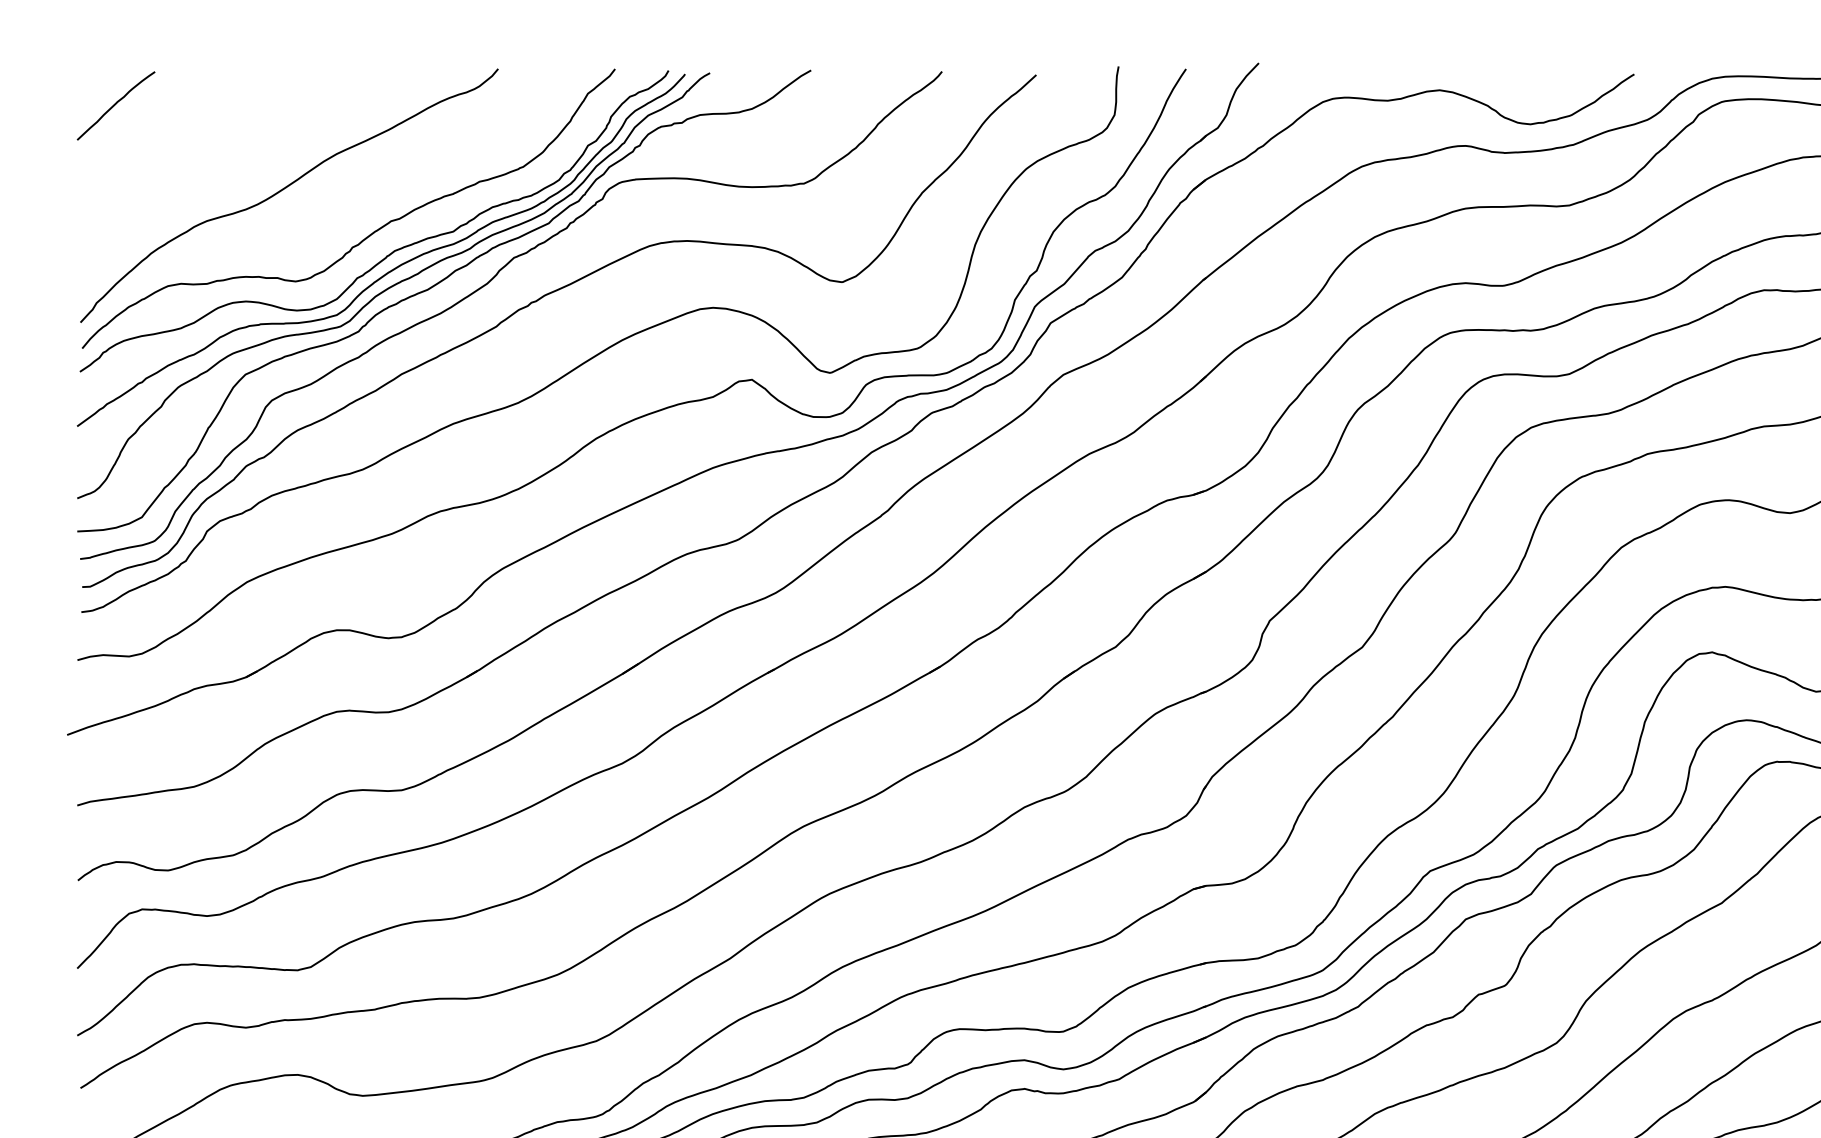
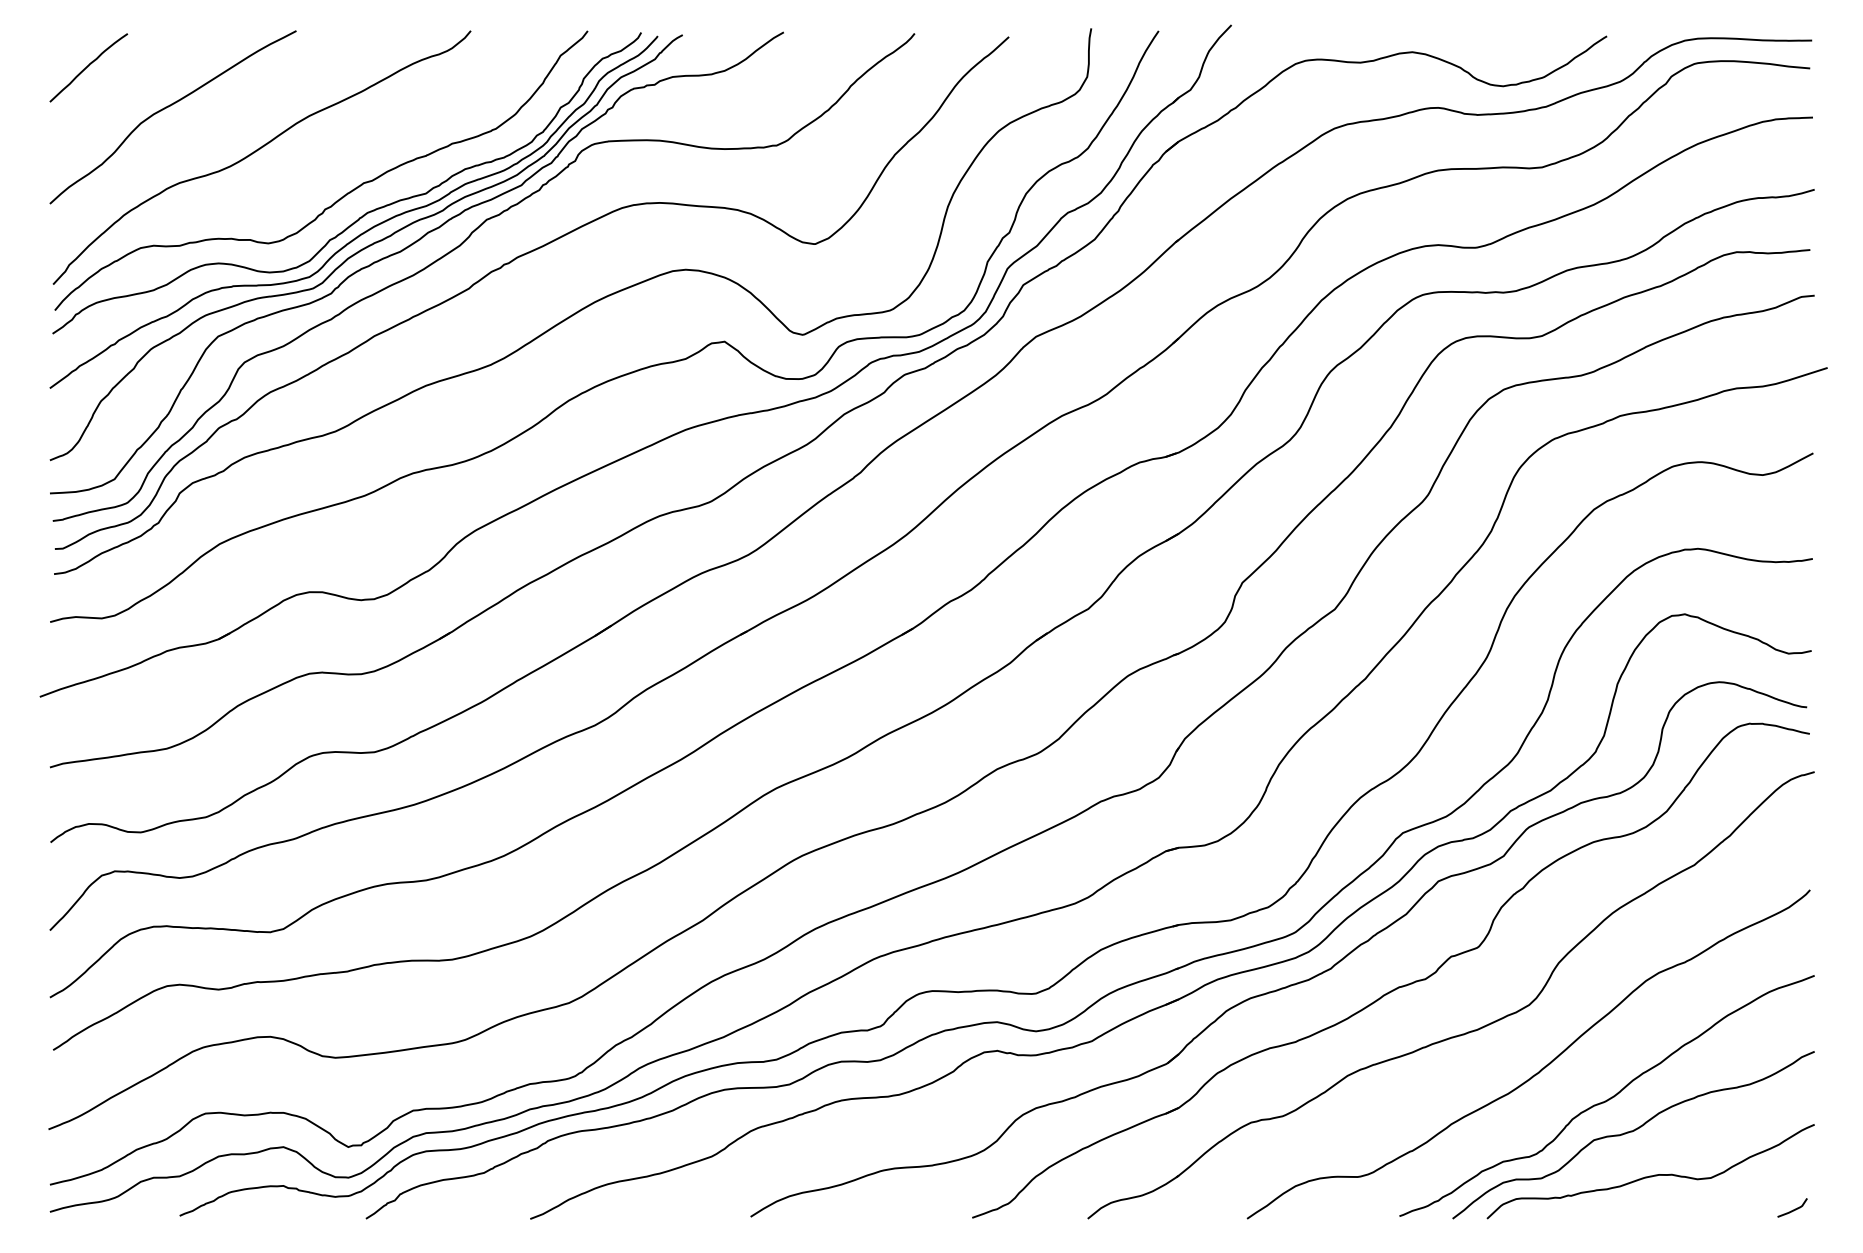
curve: (195, 145) -> (168, 107), added

